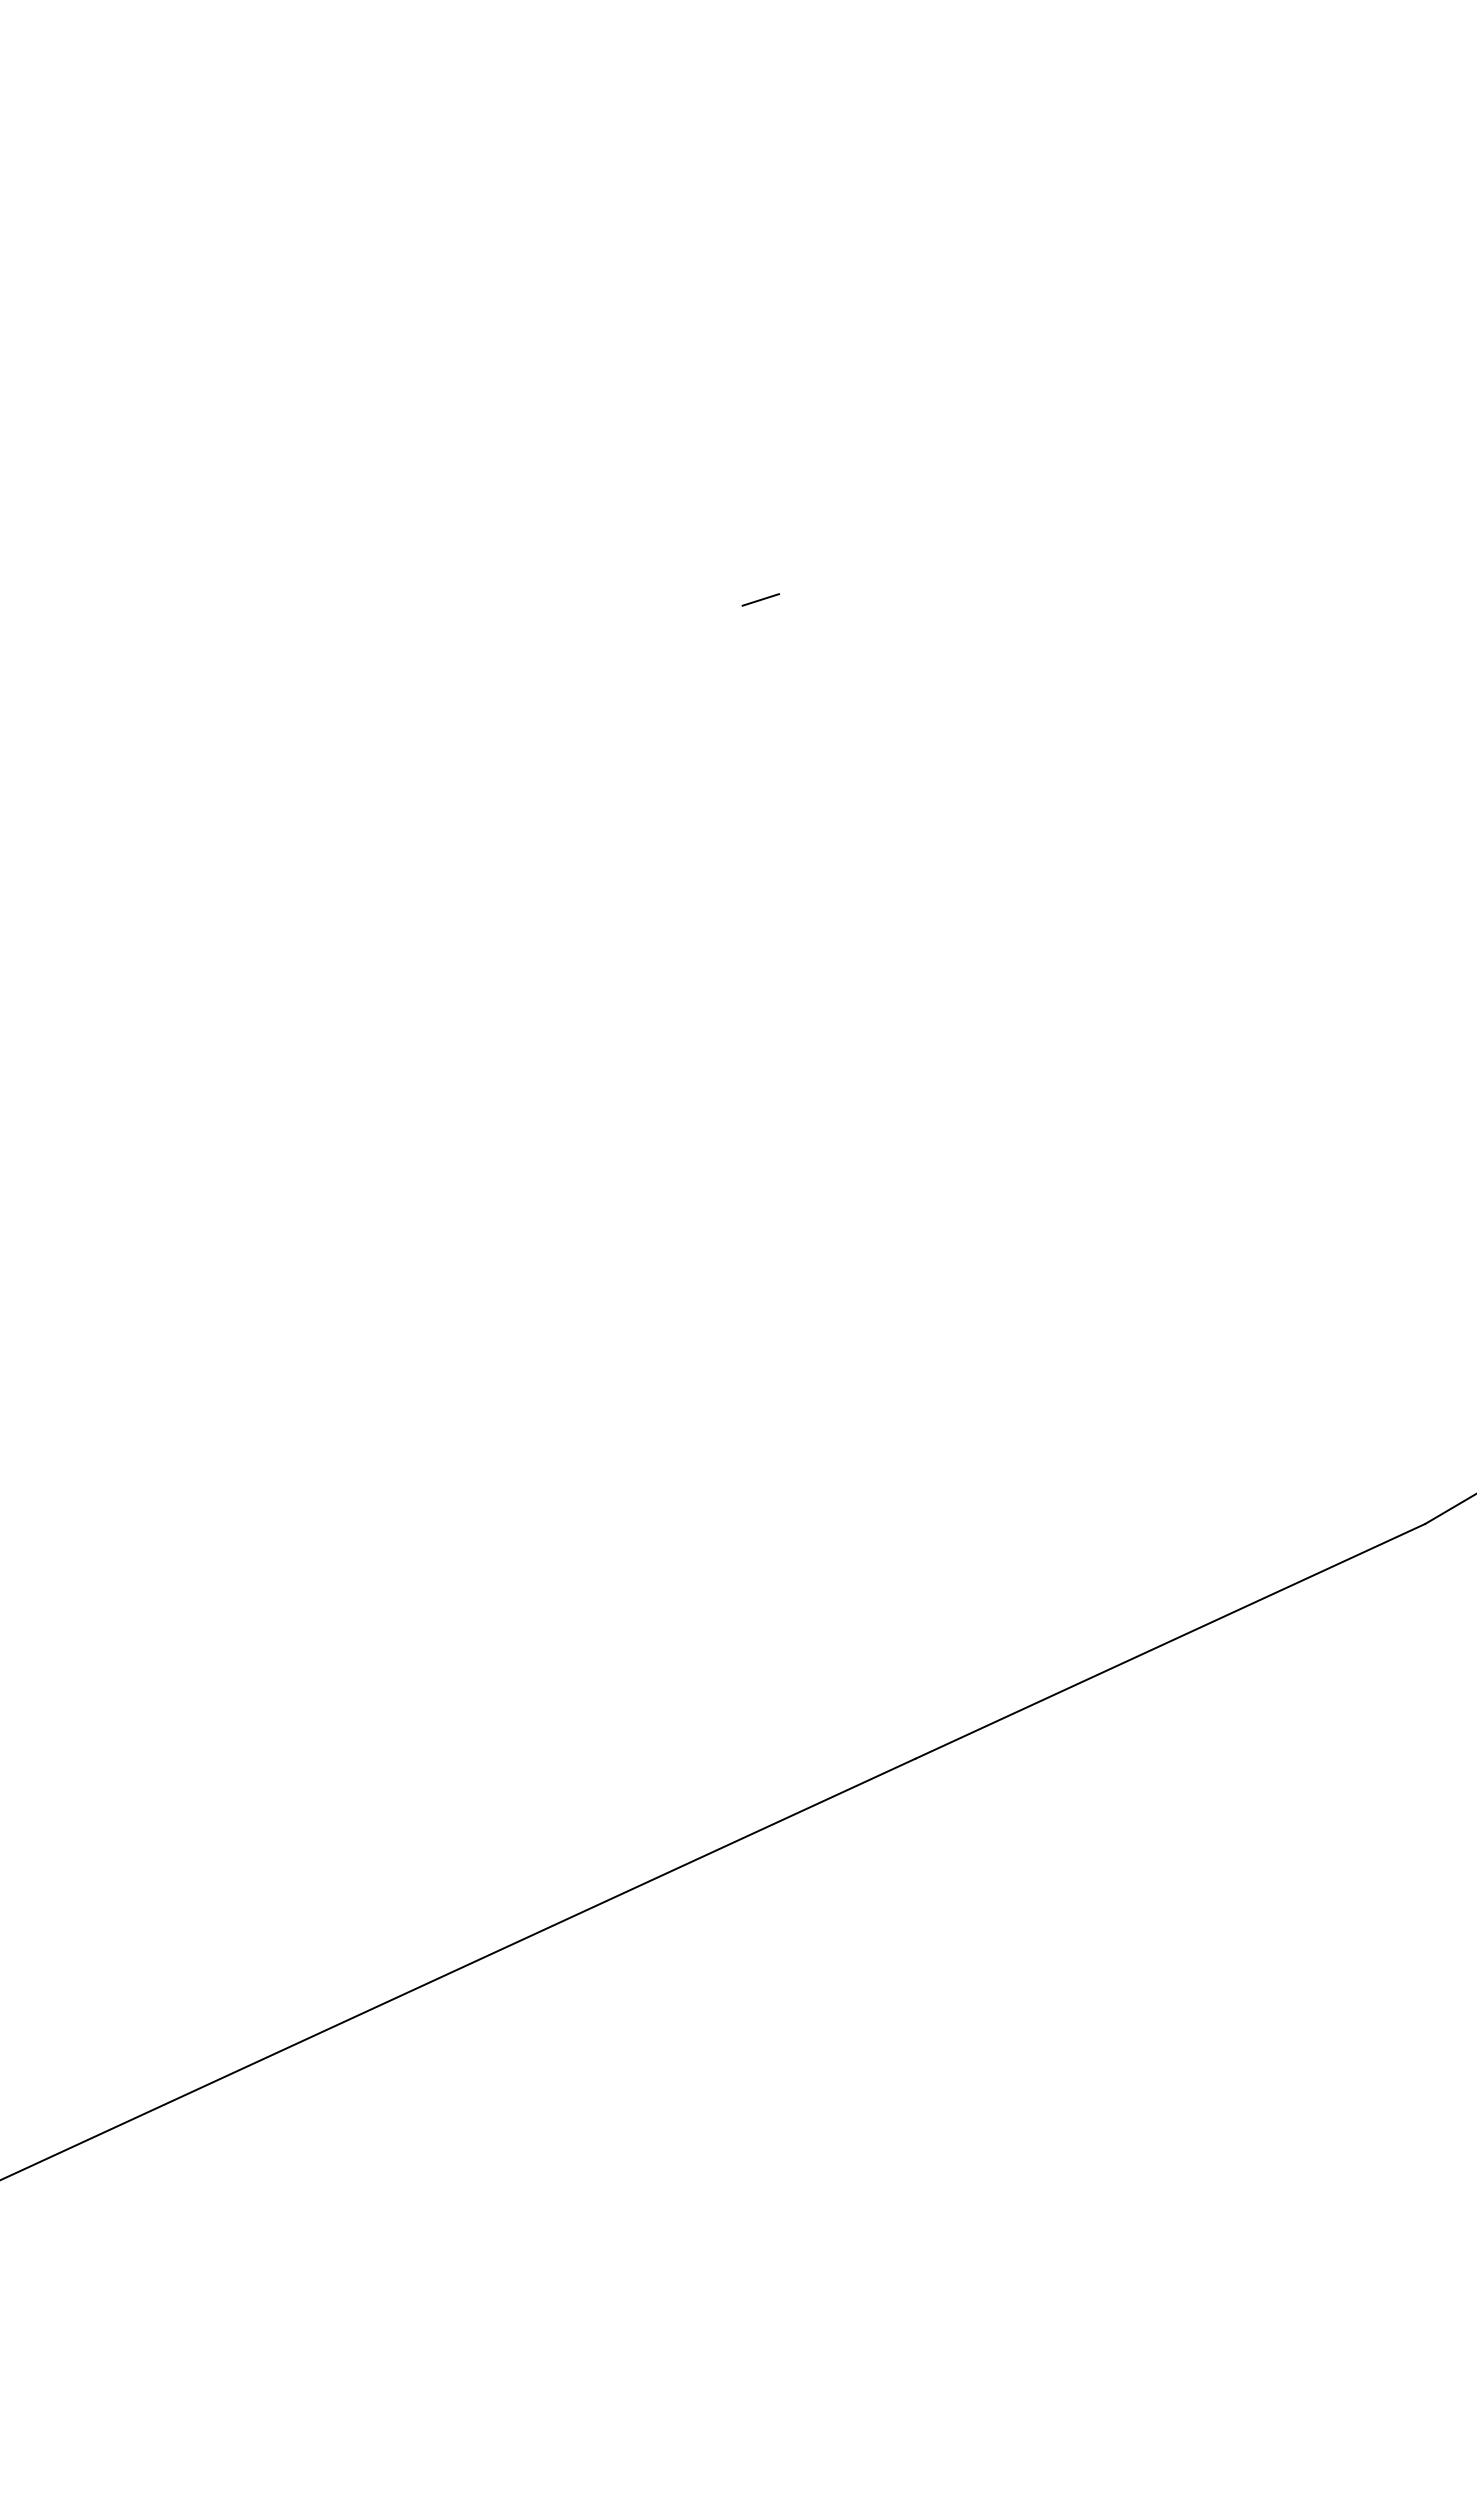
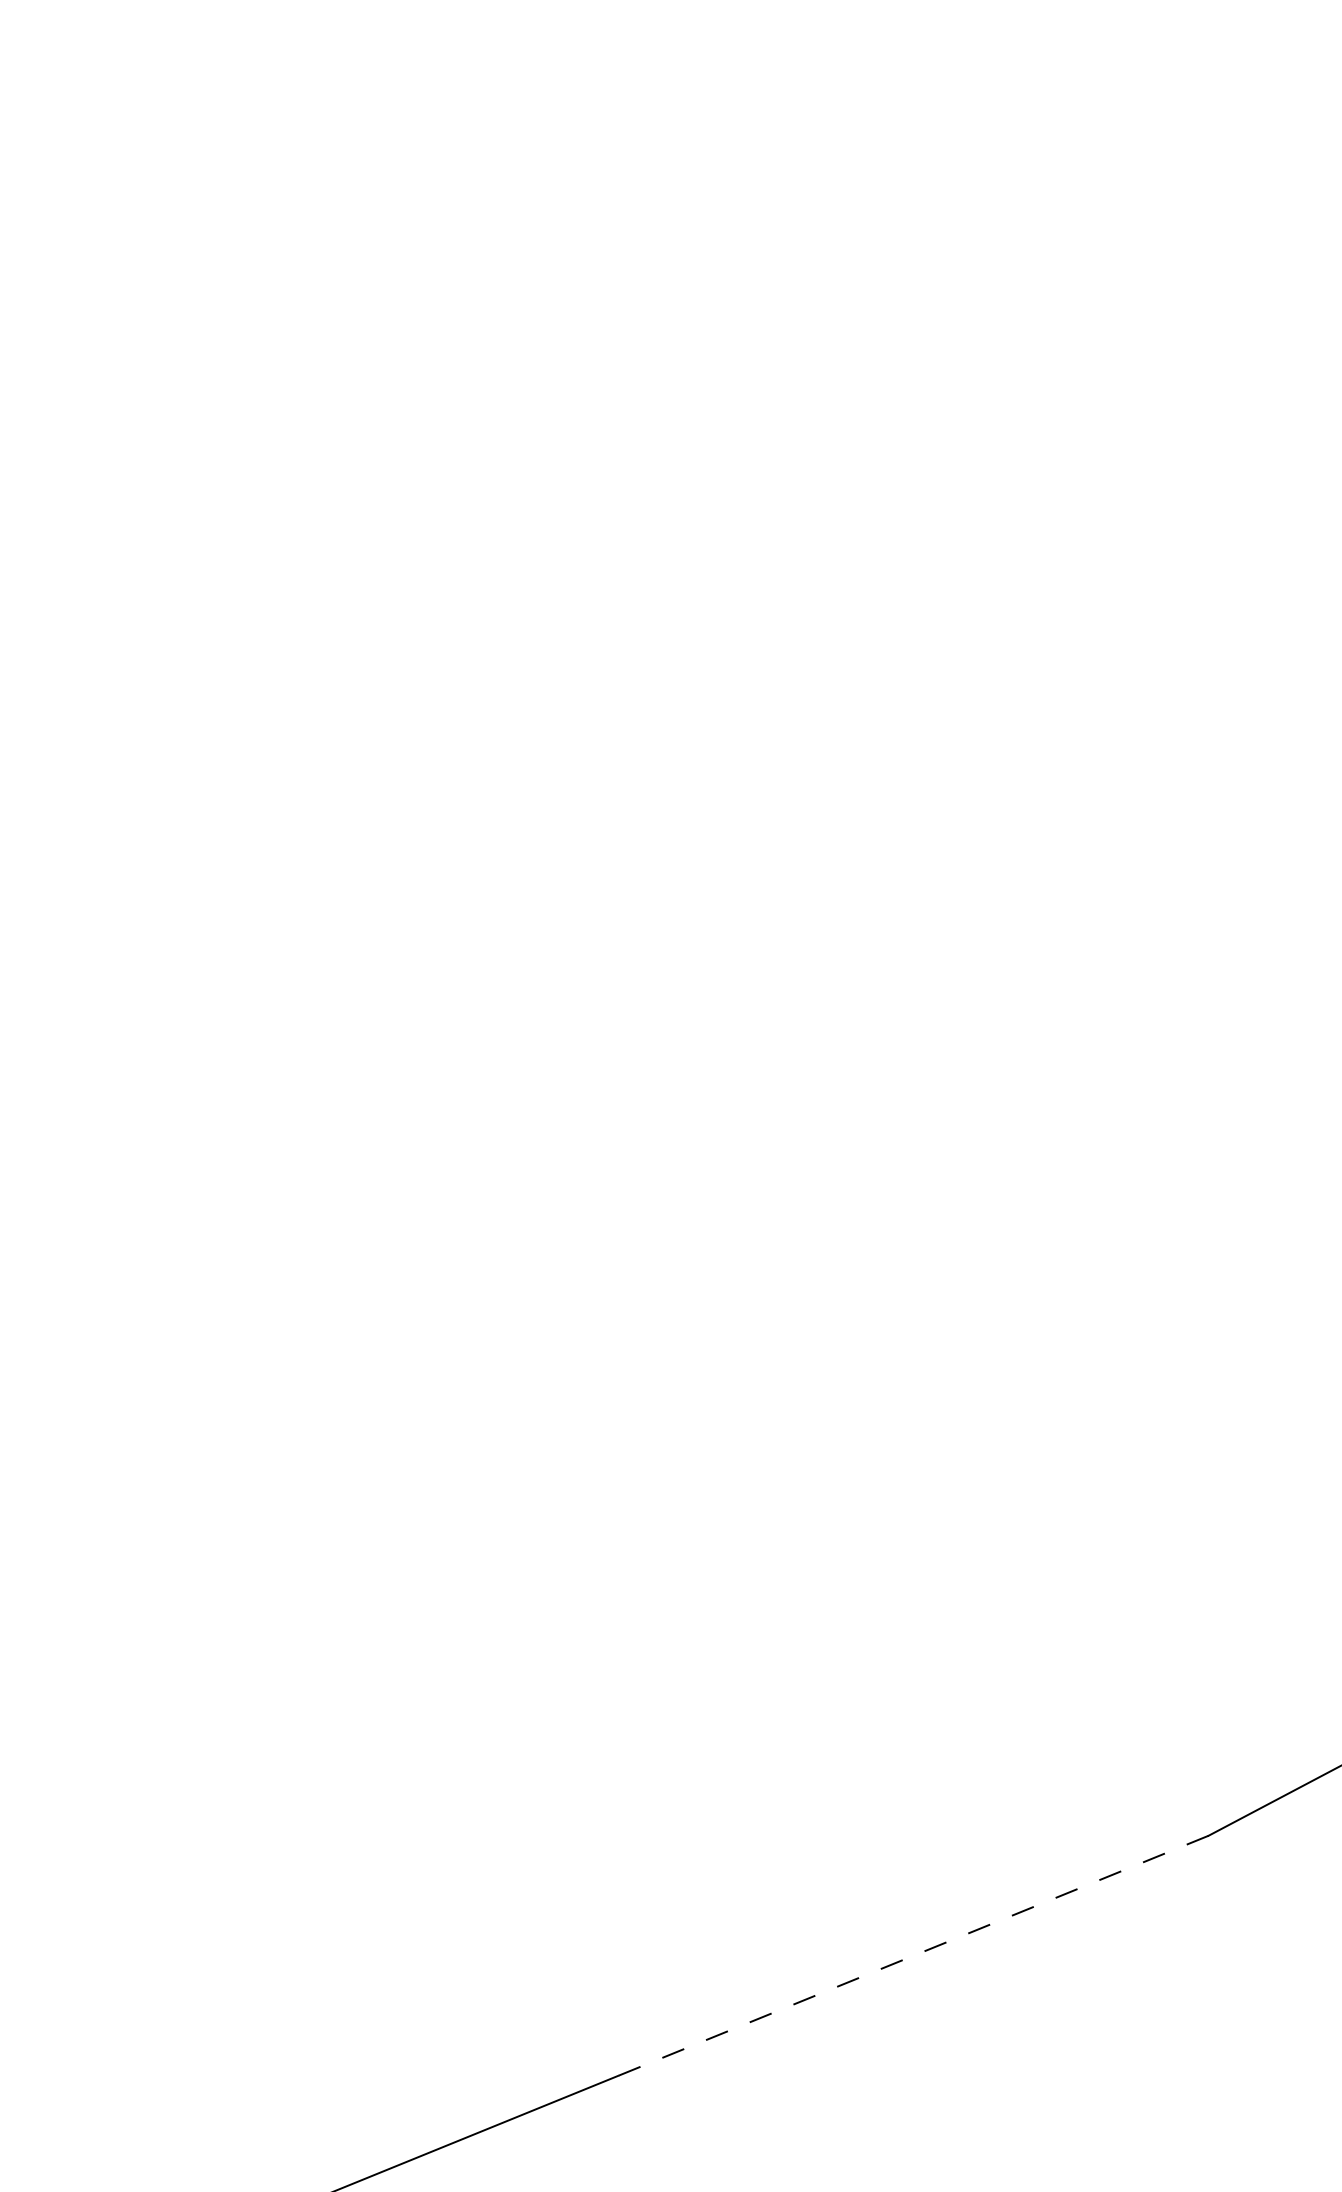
line: (760, 599) -> (501, 752), removed
line: (1170, 1641) -> (913, 1955), solid -> dashed

